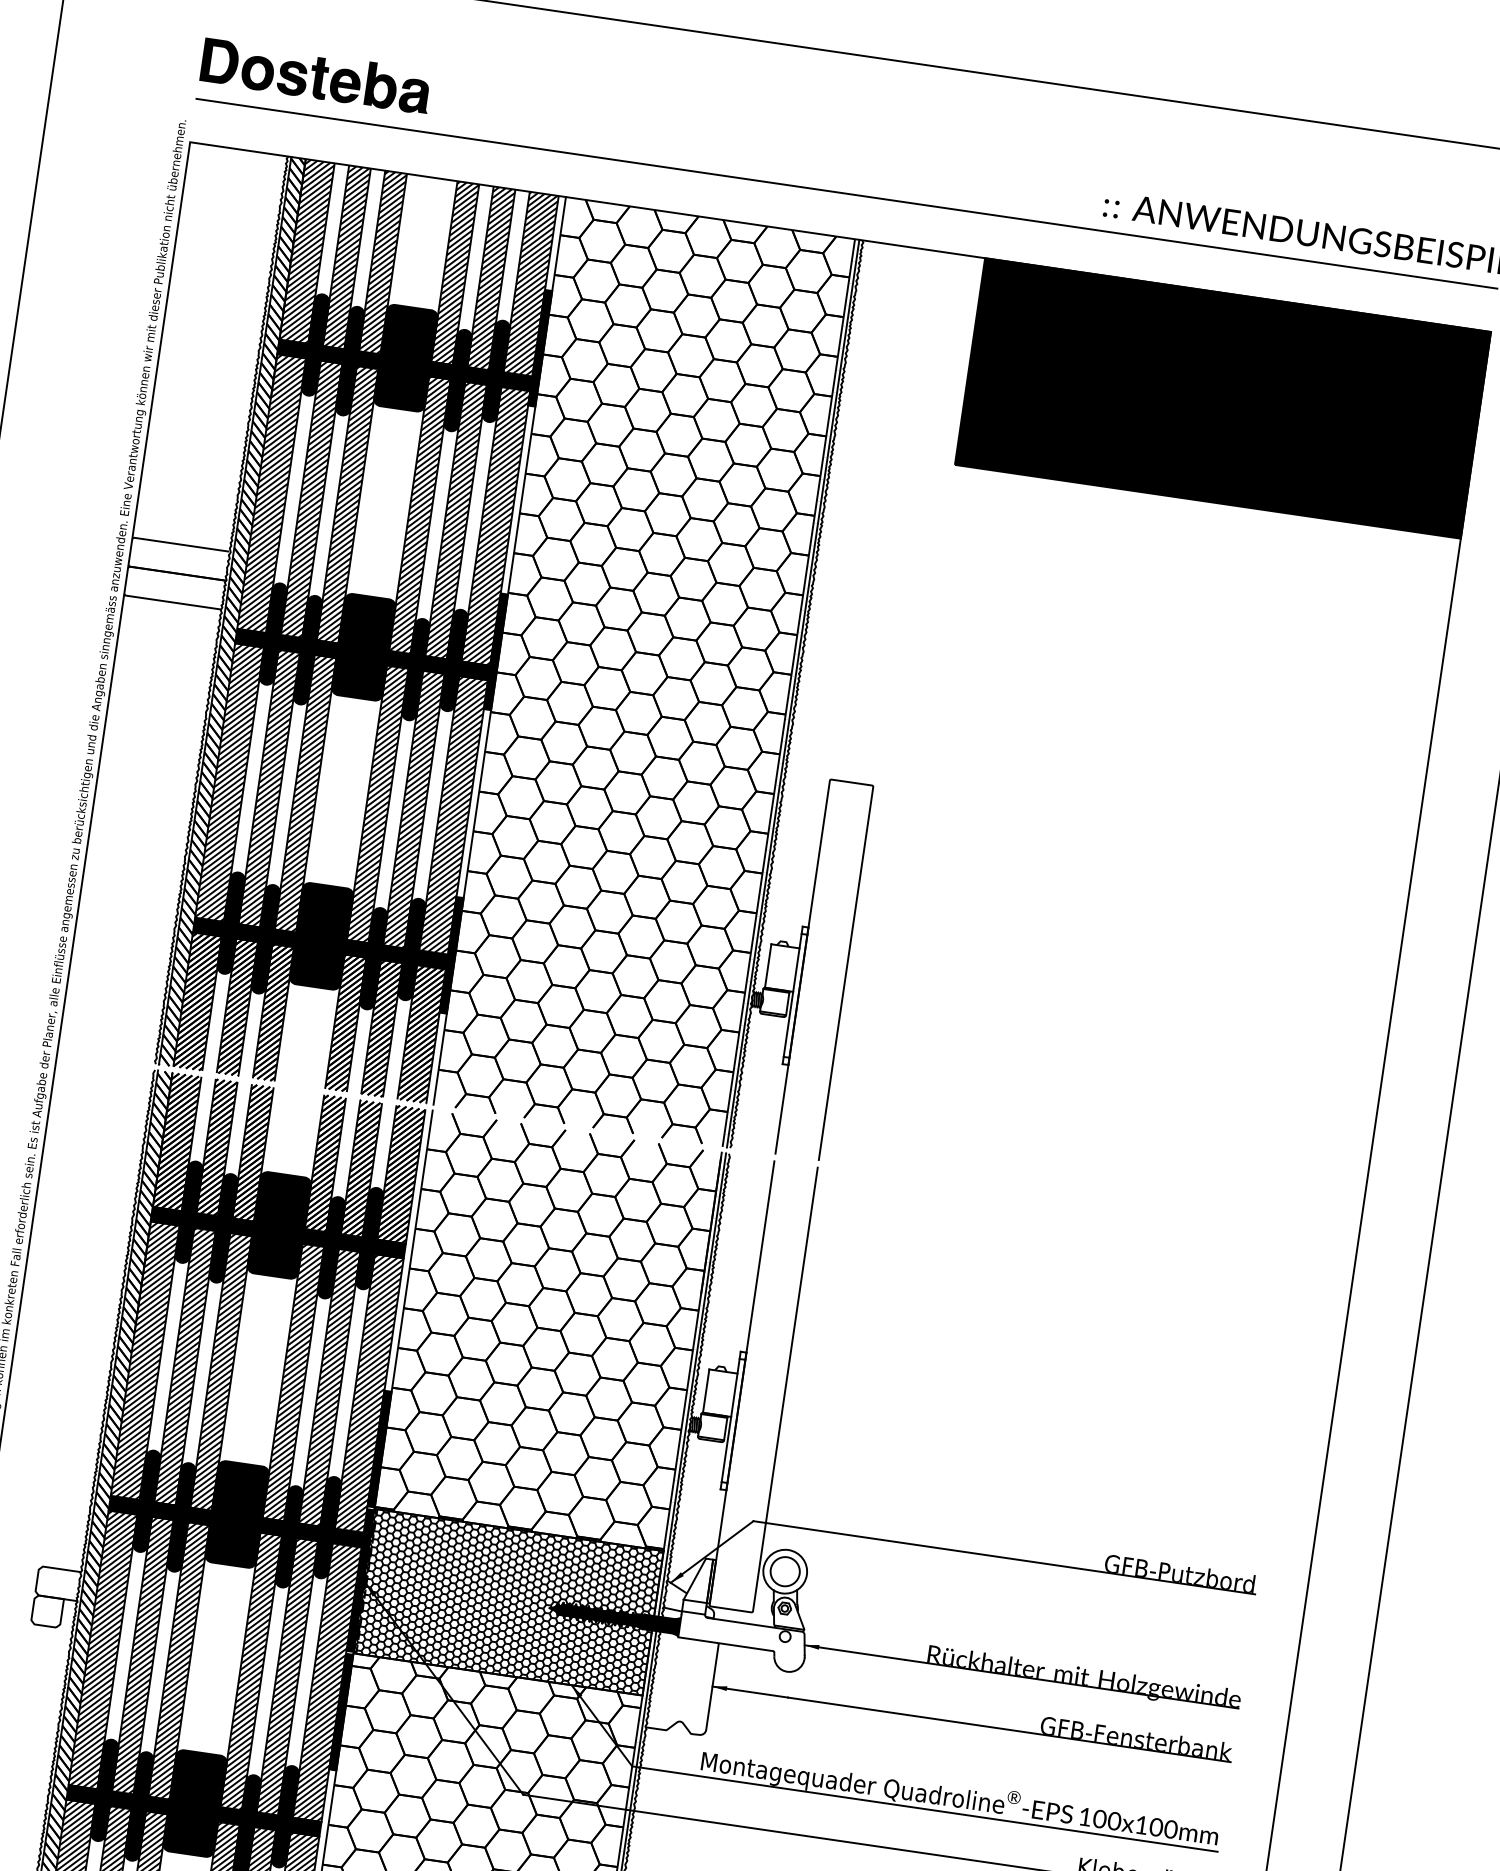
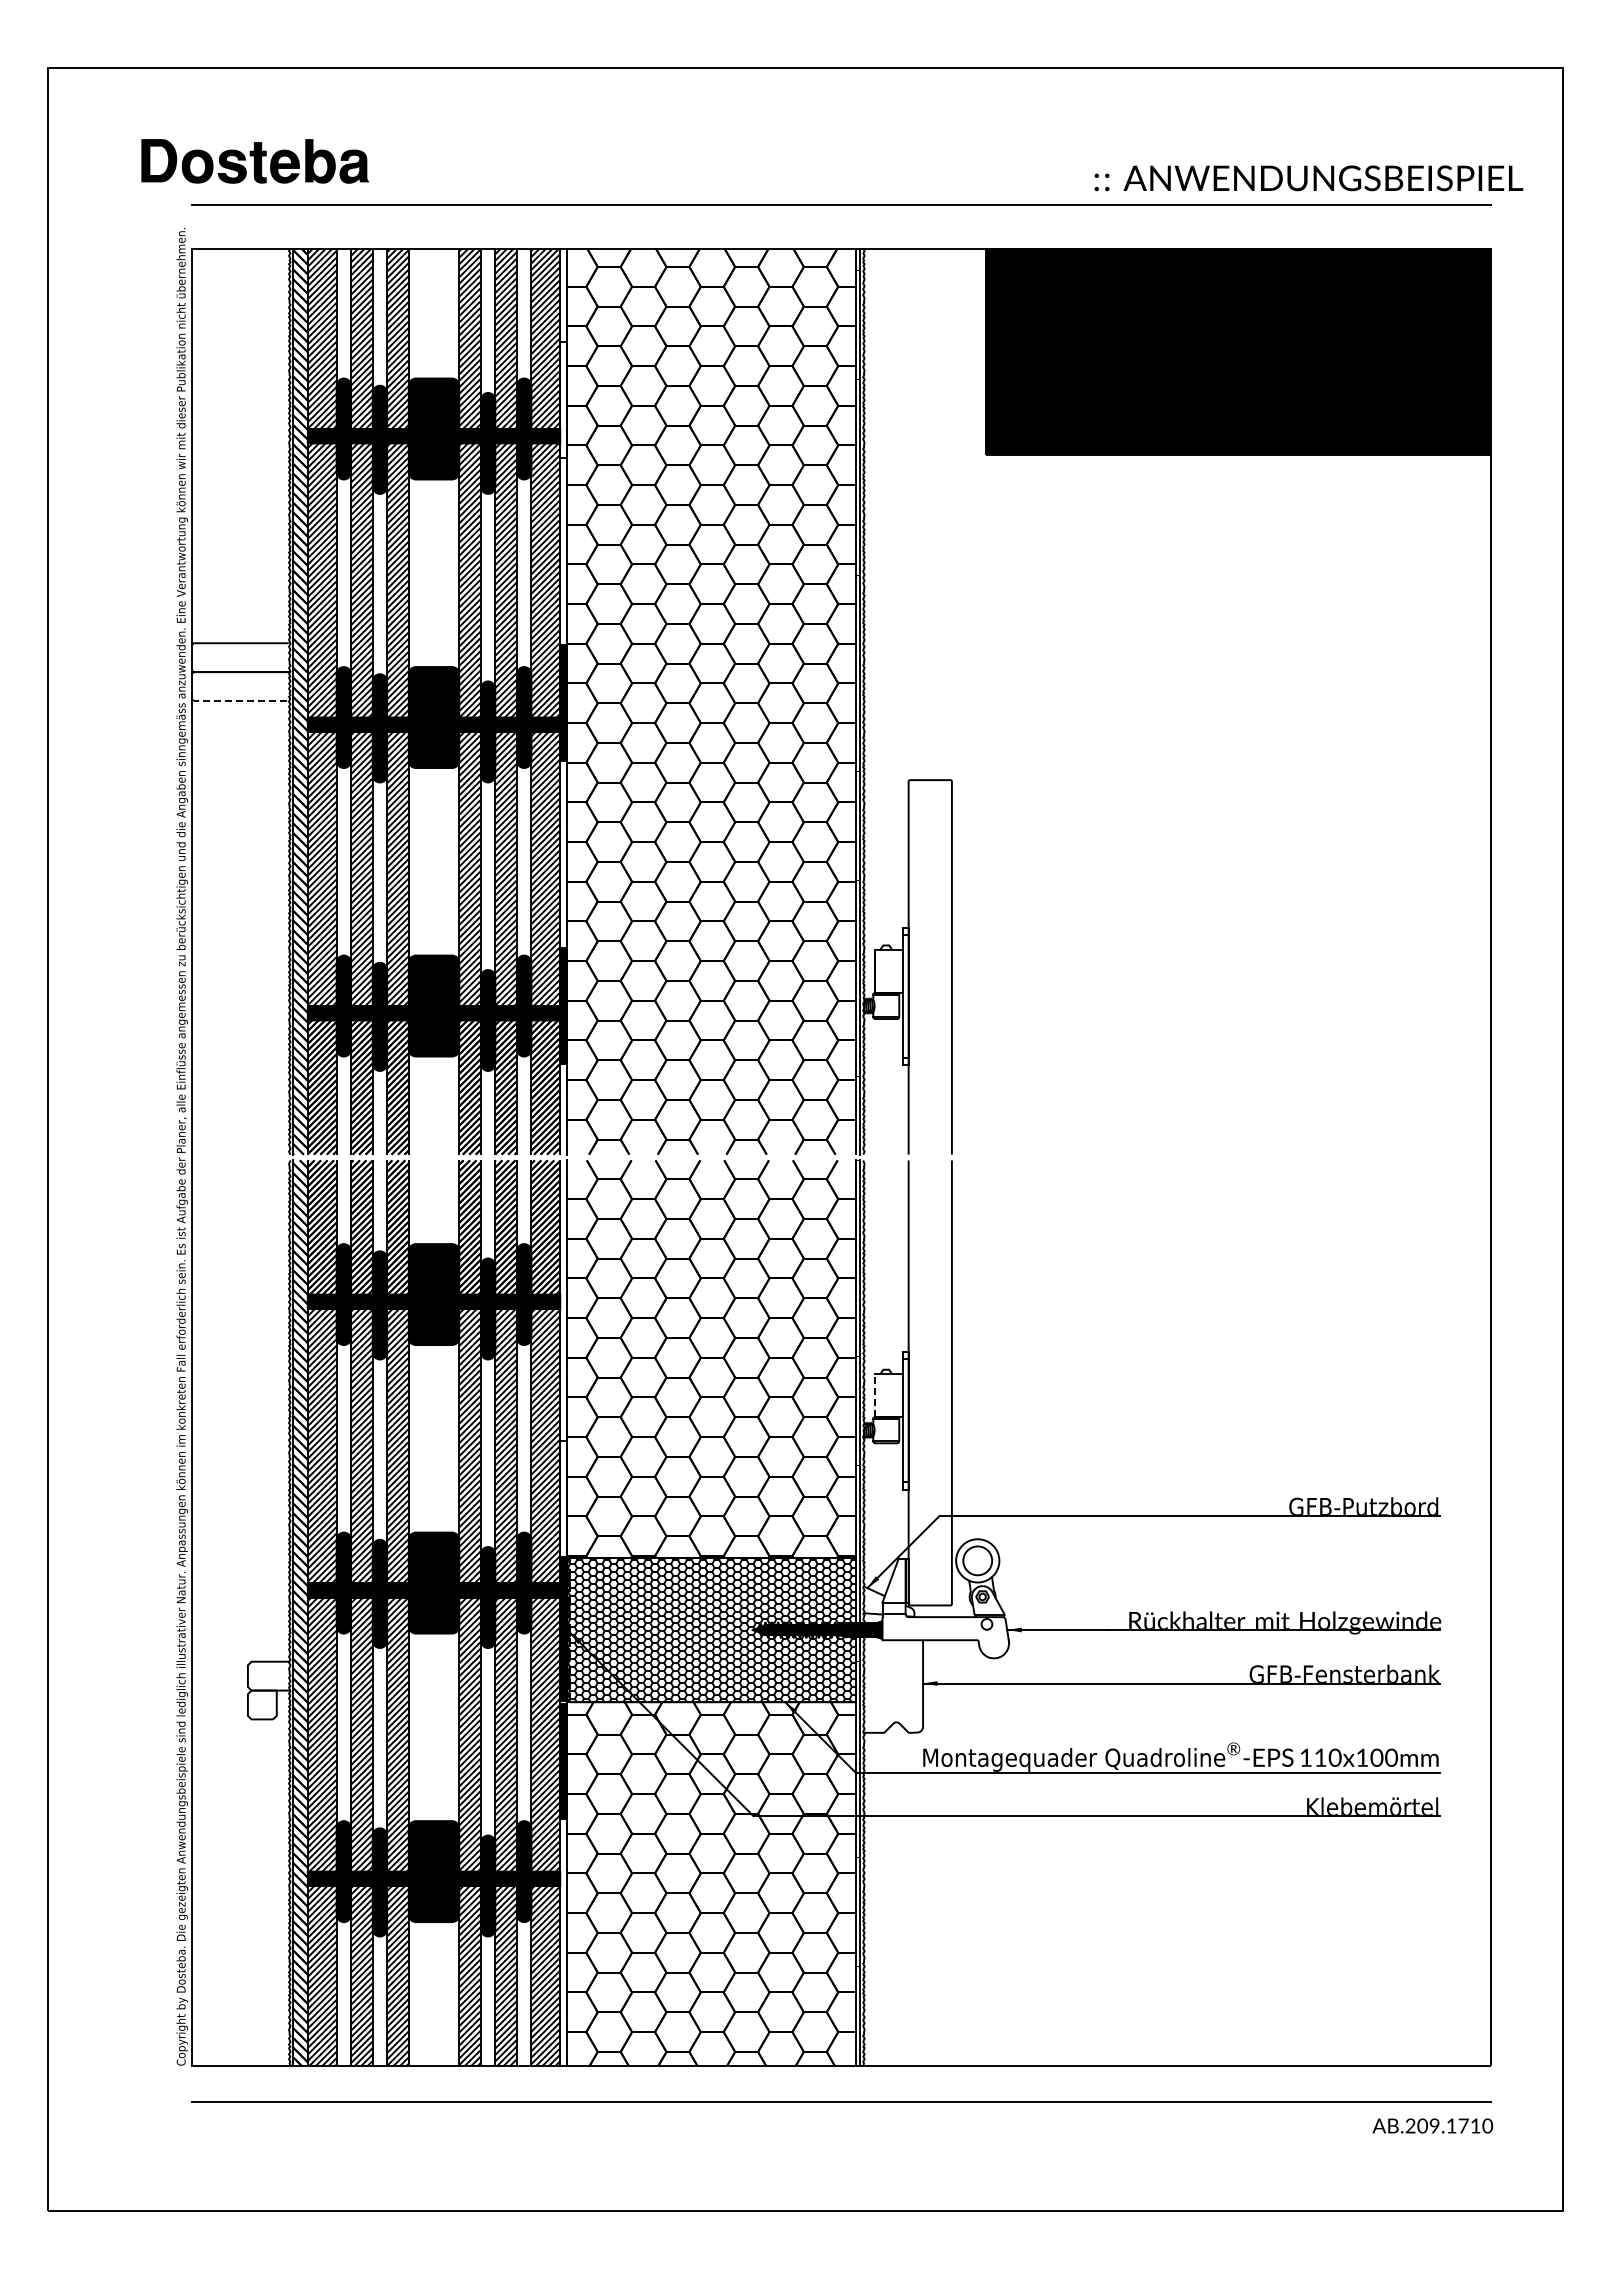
part: (315, 76) -> (254, 161), moved
fill: (539, 347) -> (563, 399), removed
line: (171, 601) -> (239, 700), solid -> dashed
line: (705, 1390) -> (874, 1395), solid -> dashed
fill: (379, 1448) -> (563, 1498), removed
text: (1099, 1818) -> (1320, 1757), 100x100mm -> 110x100mm

